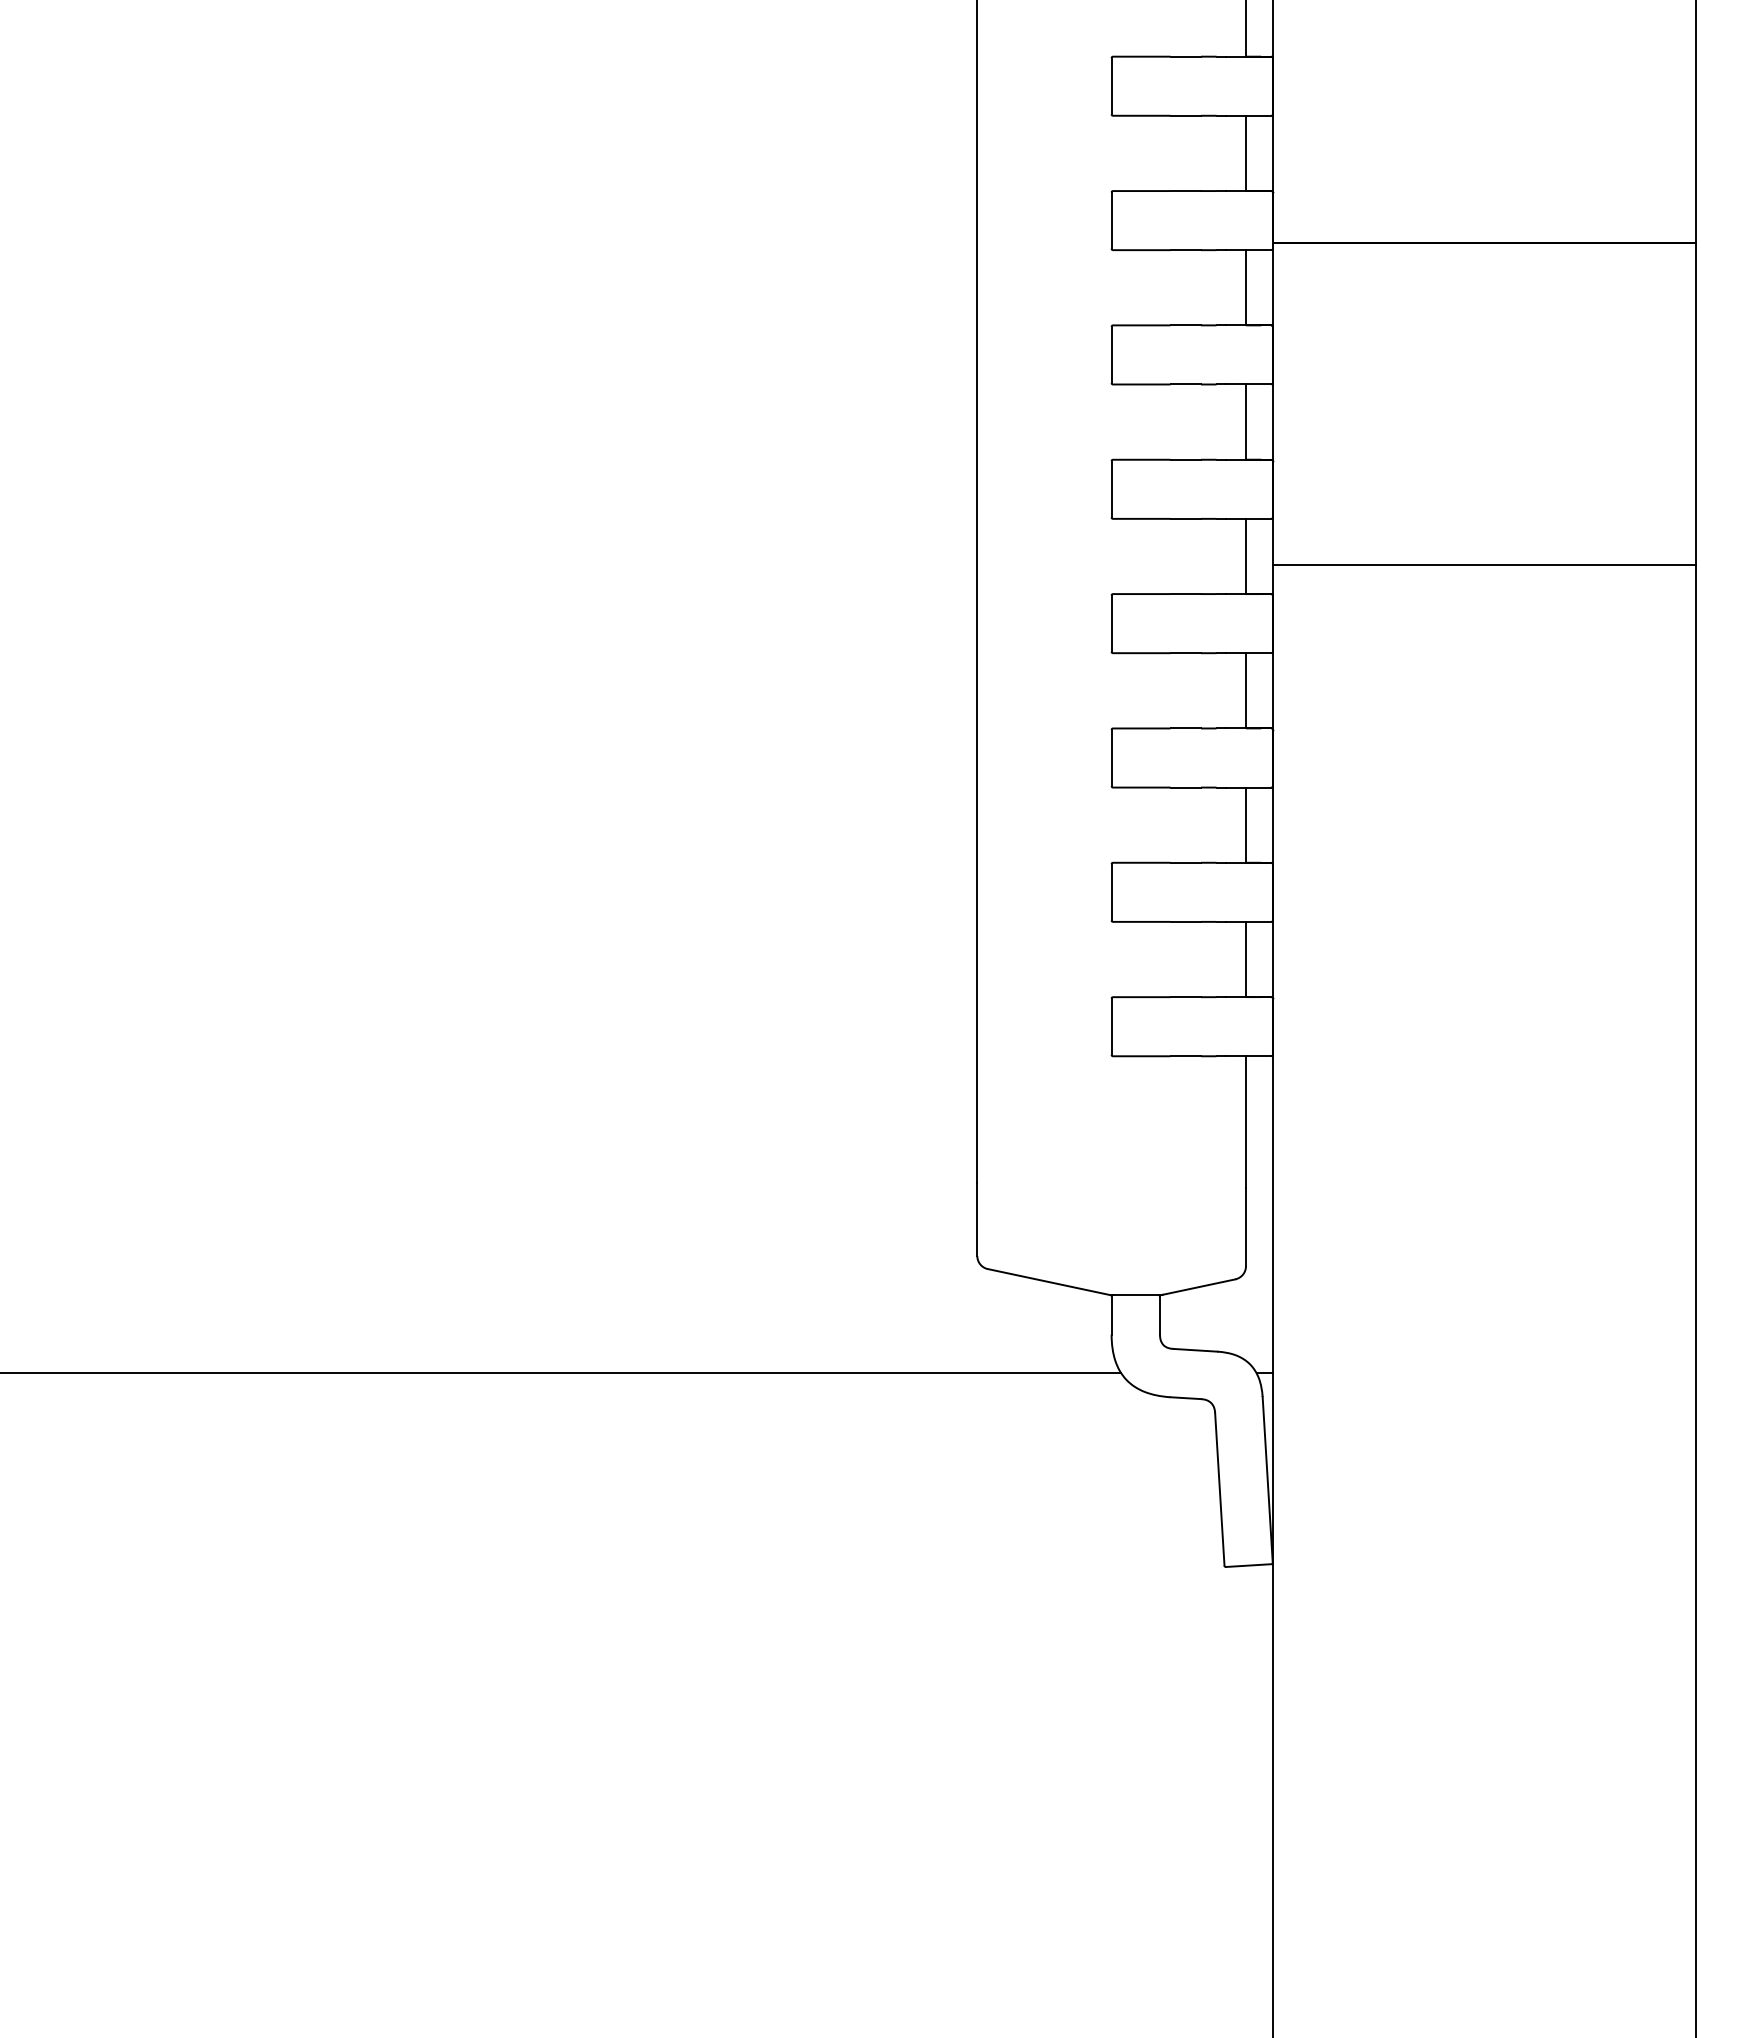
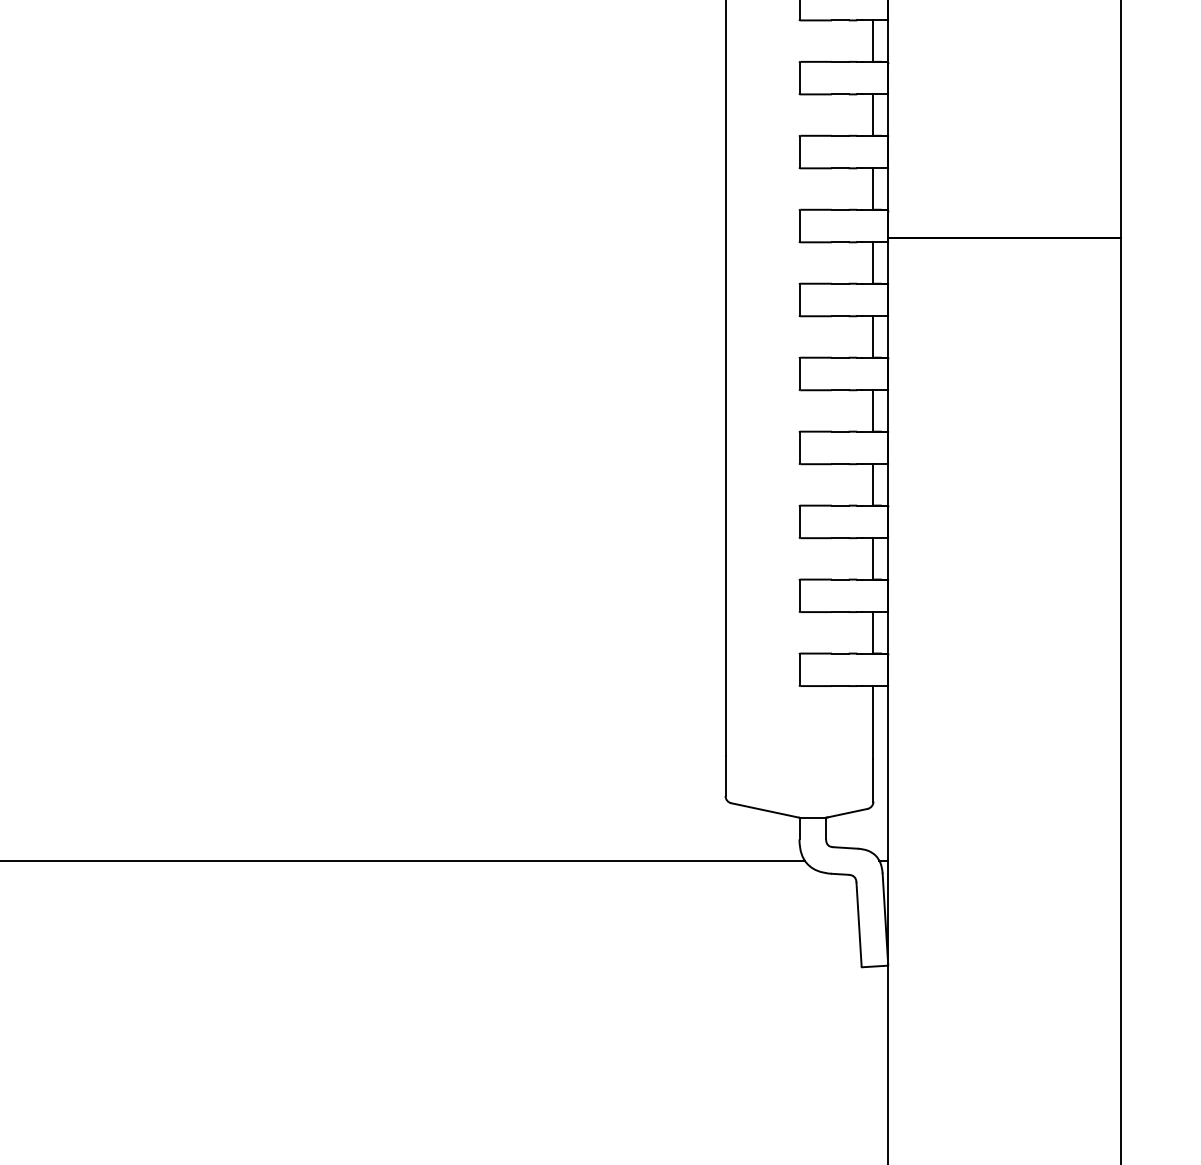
line: (1484, 564) -> (1004, 415), removed

